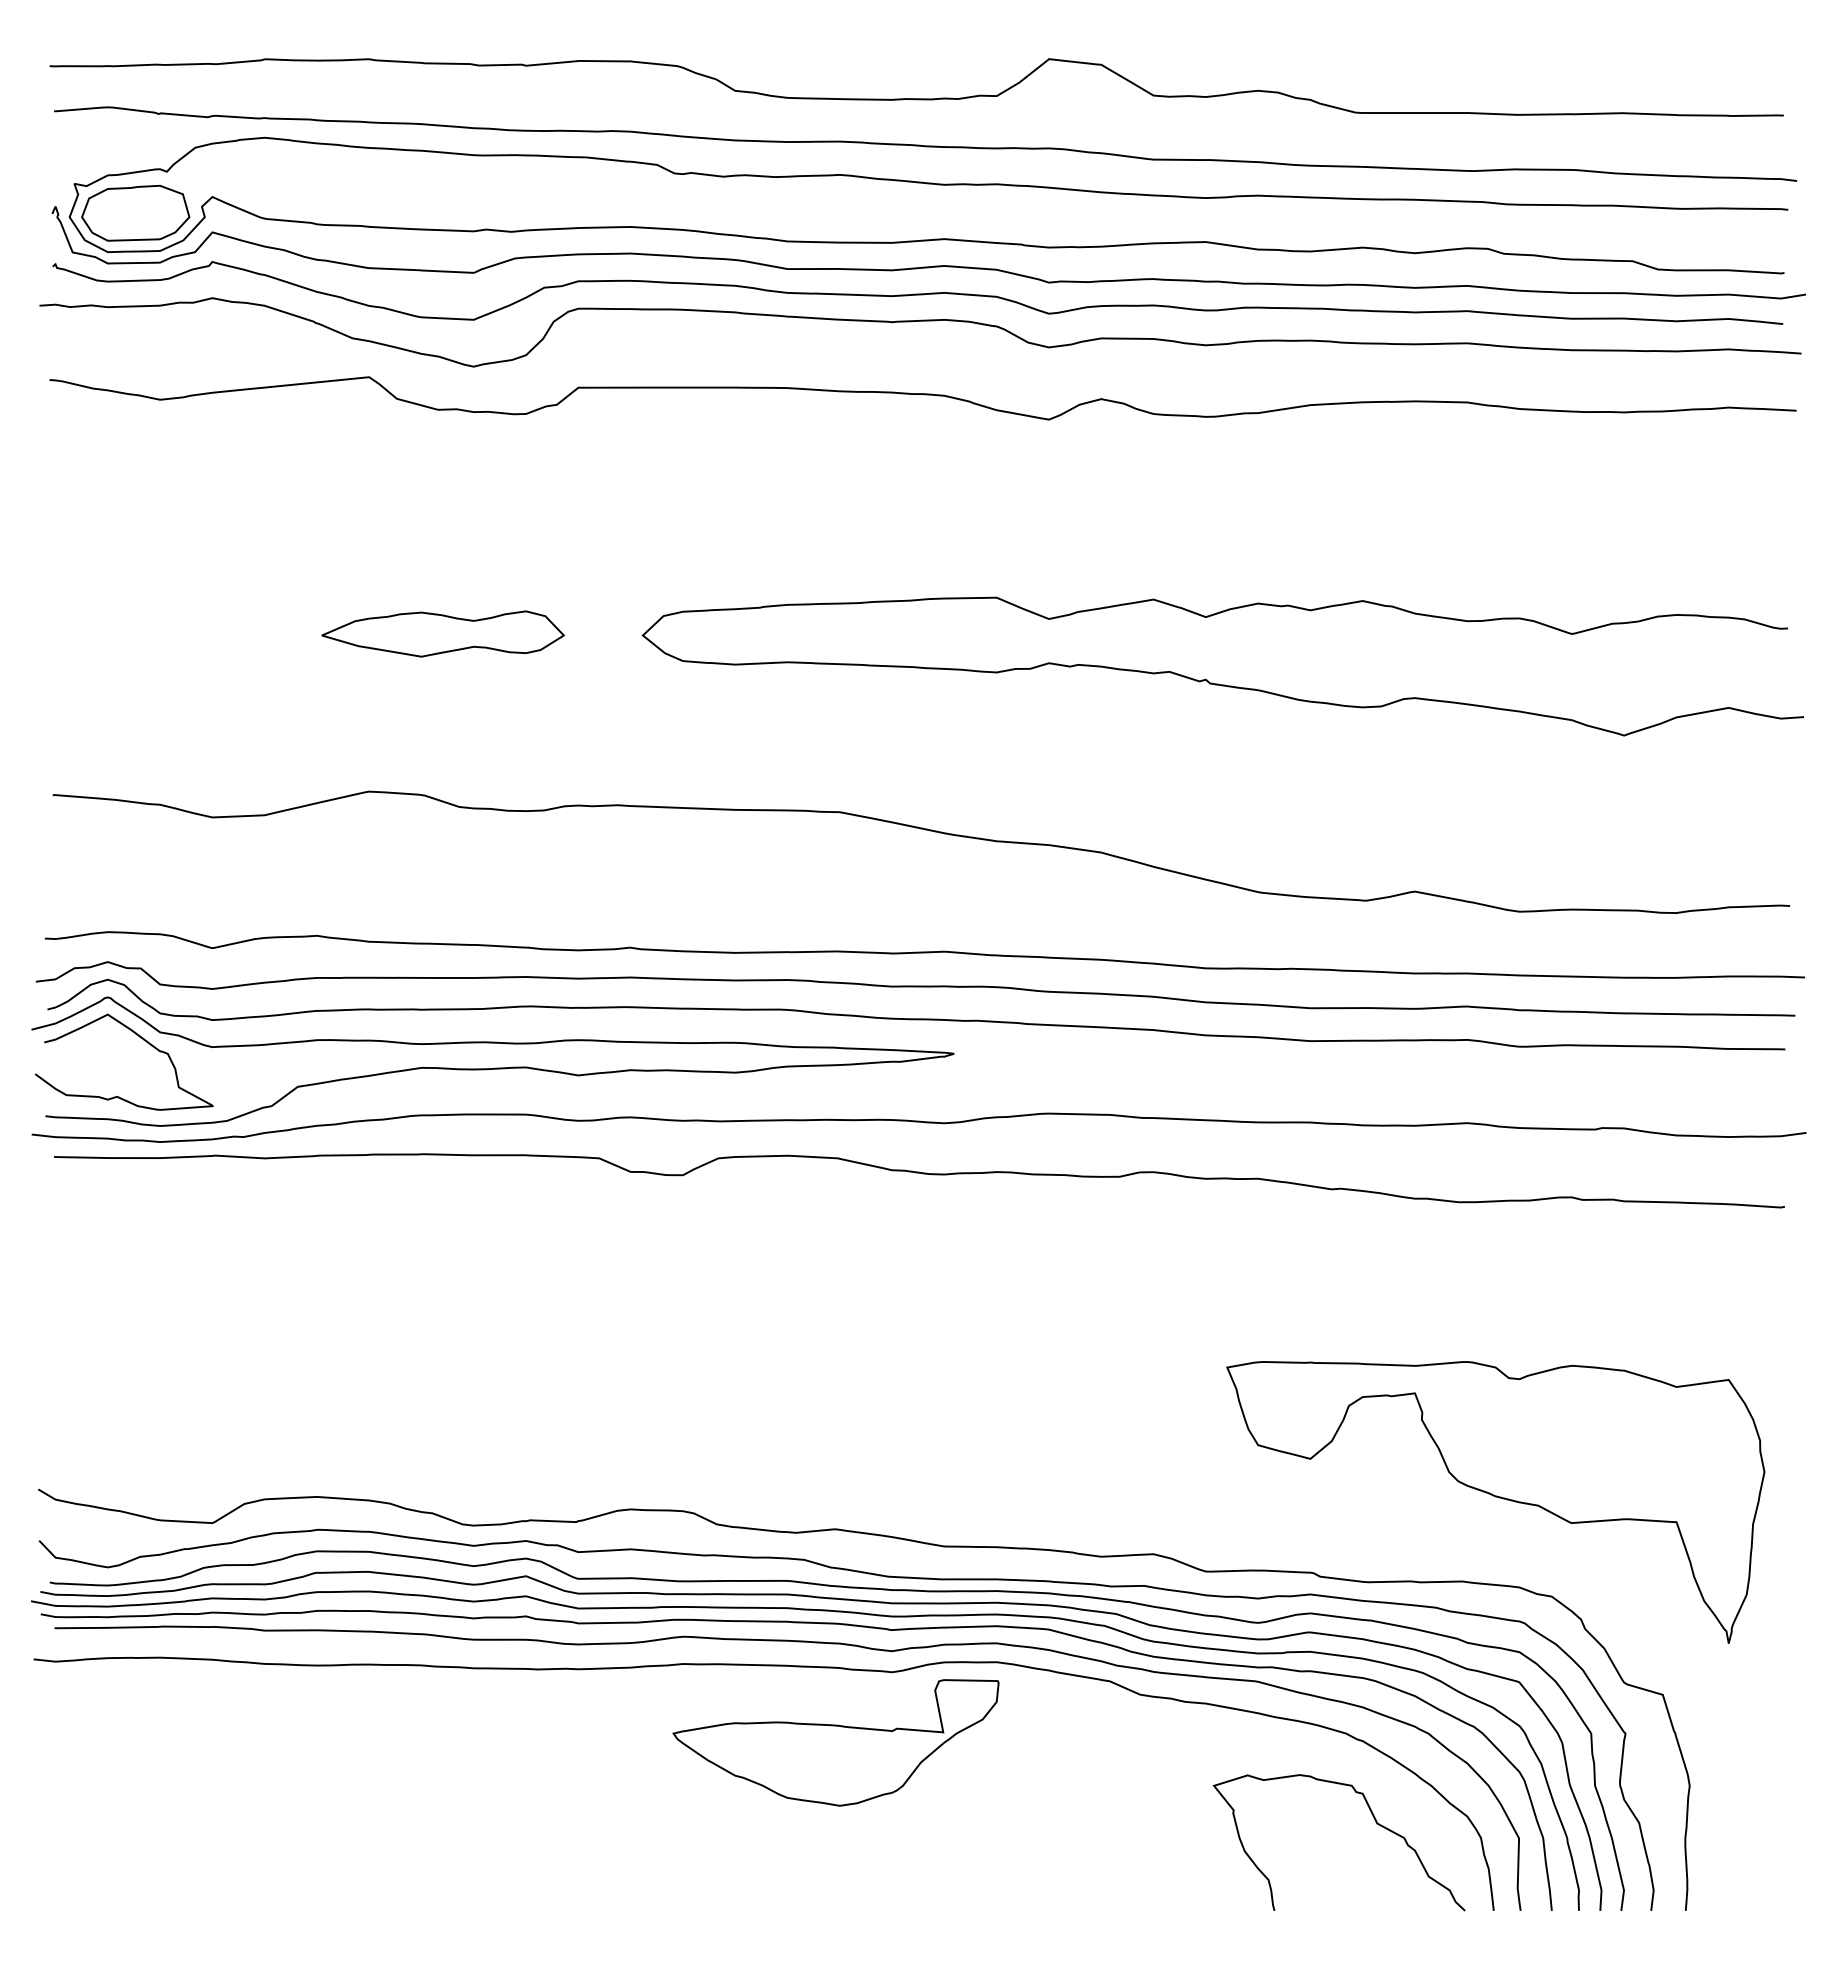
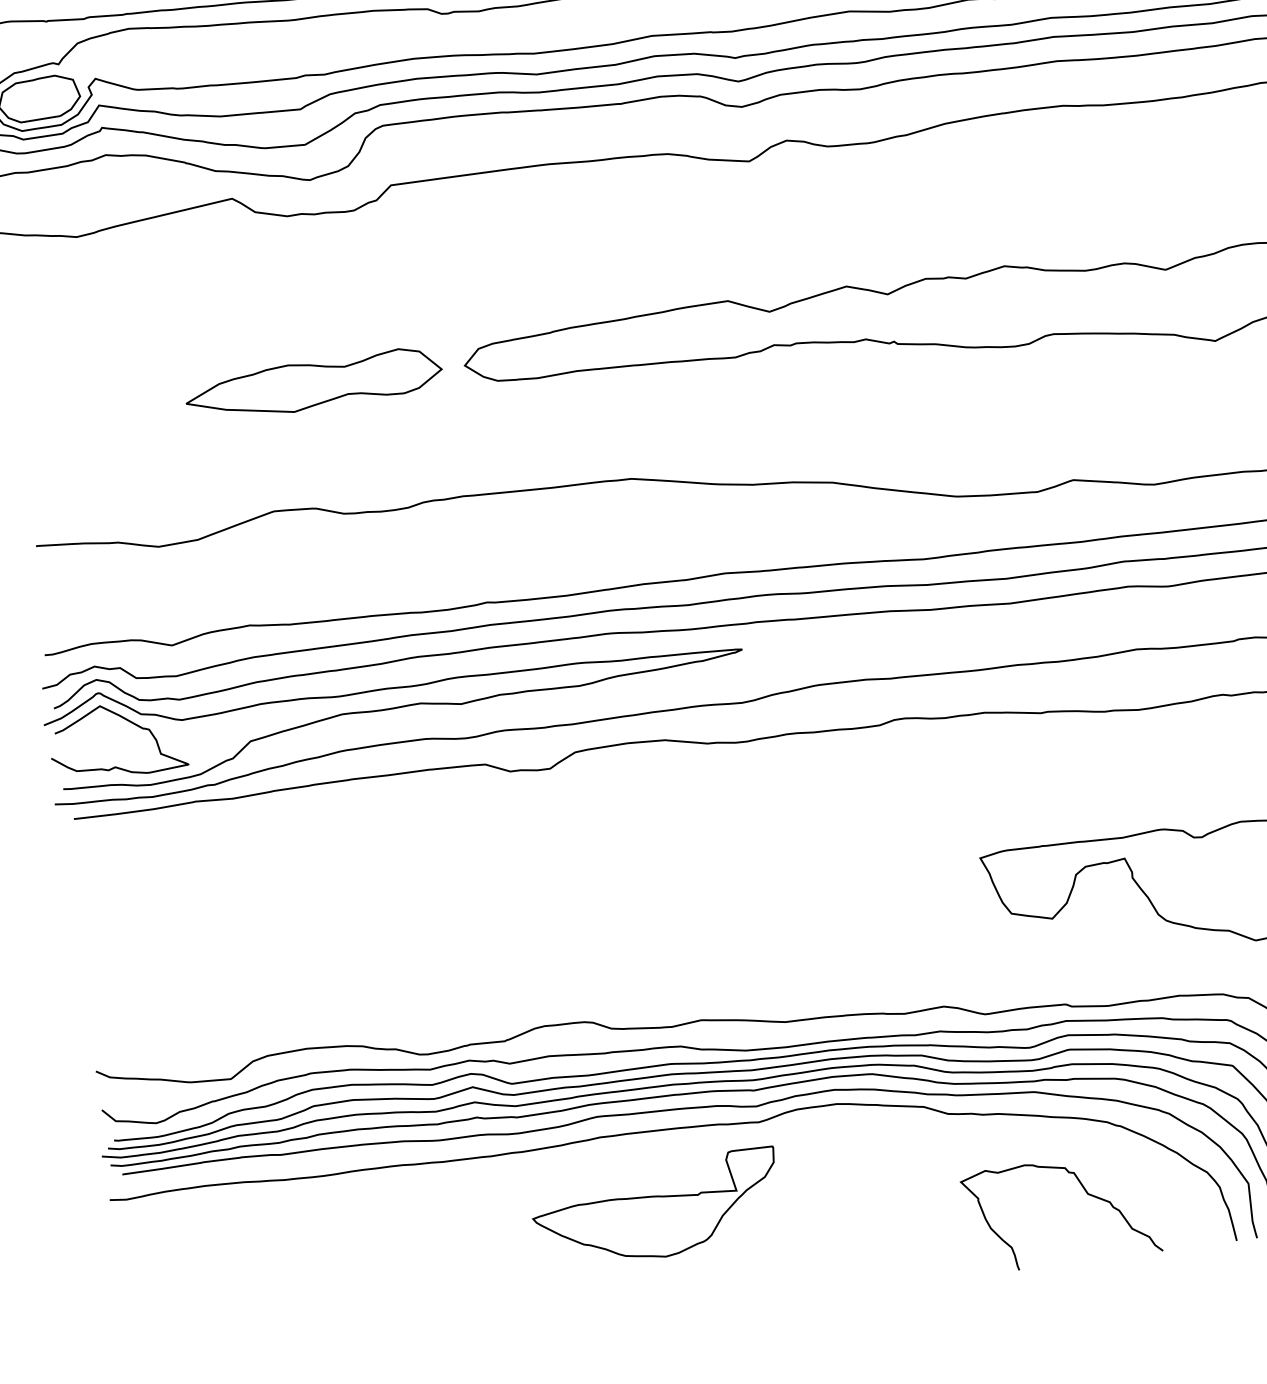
part: (443, 633) -> (314, 384), size x1.4
part: (835, 1742) -> (656, 1209), moved
curve: (1376, 1824) -> (1087, 1194), moved

